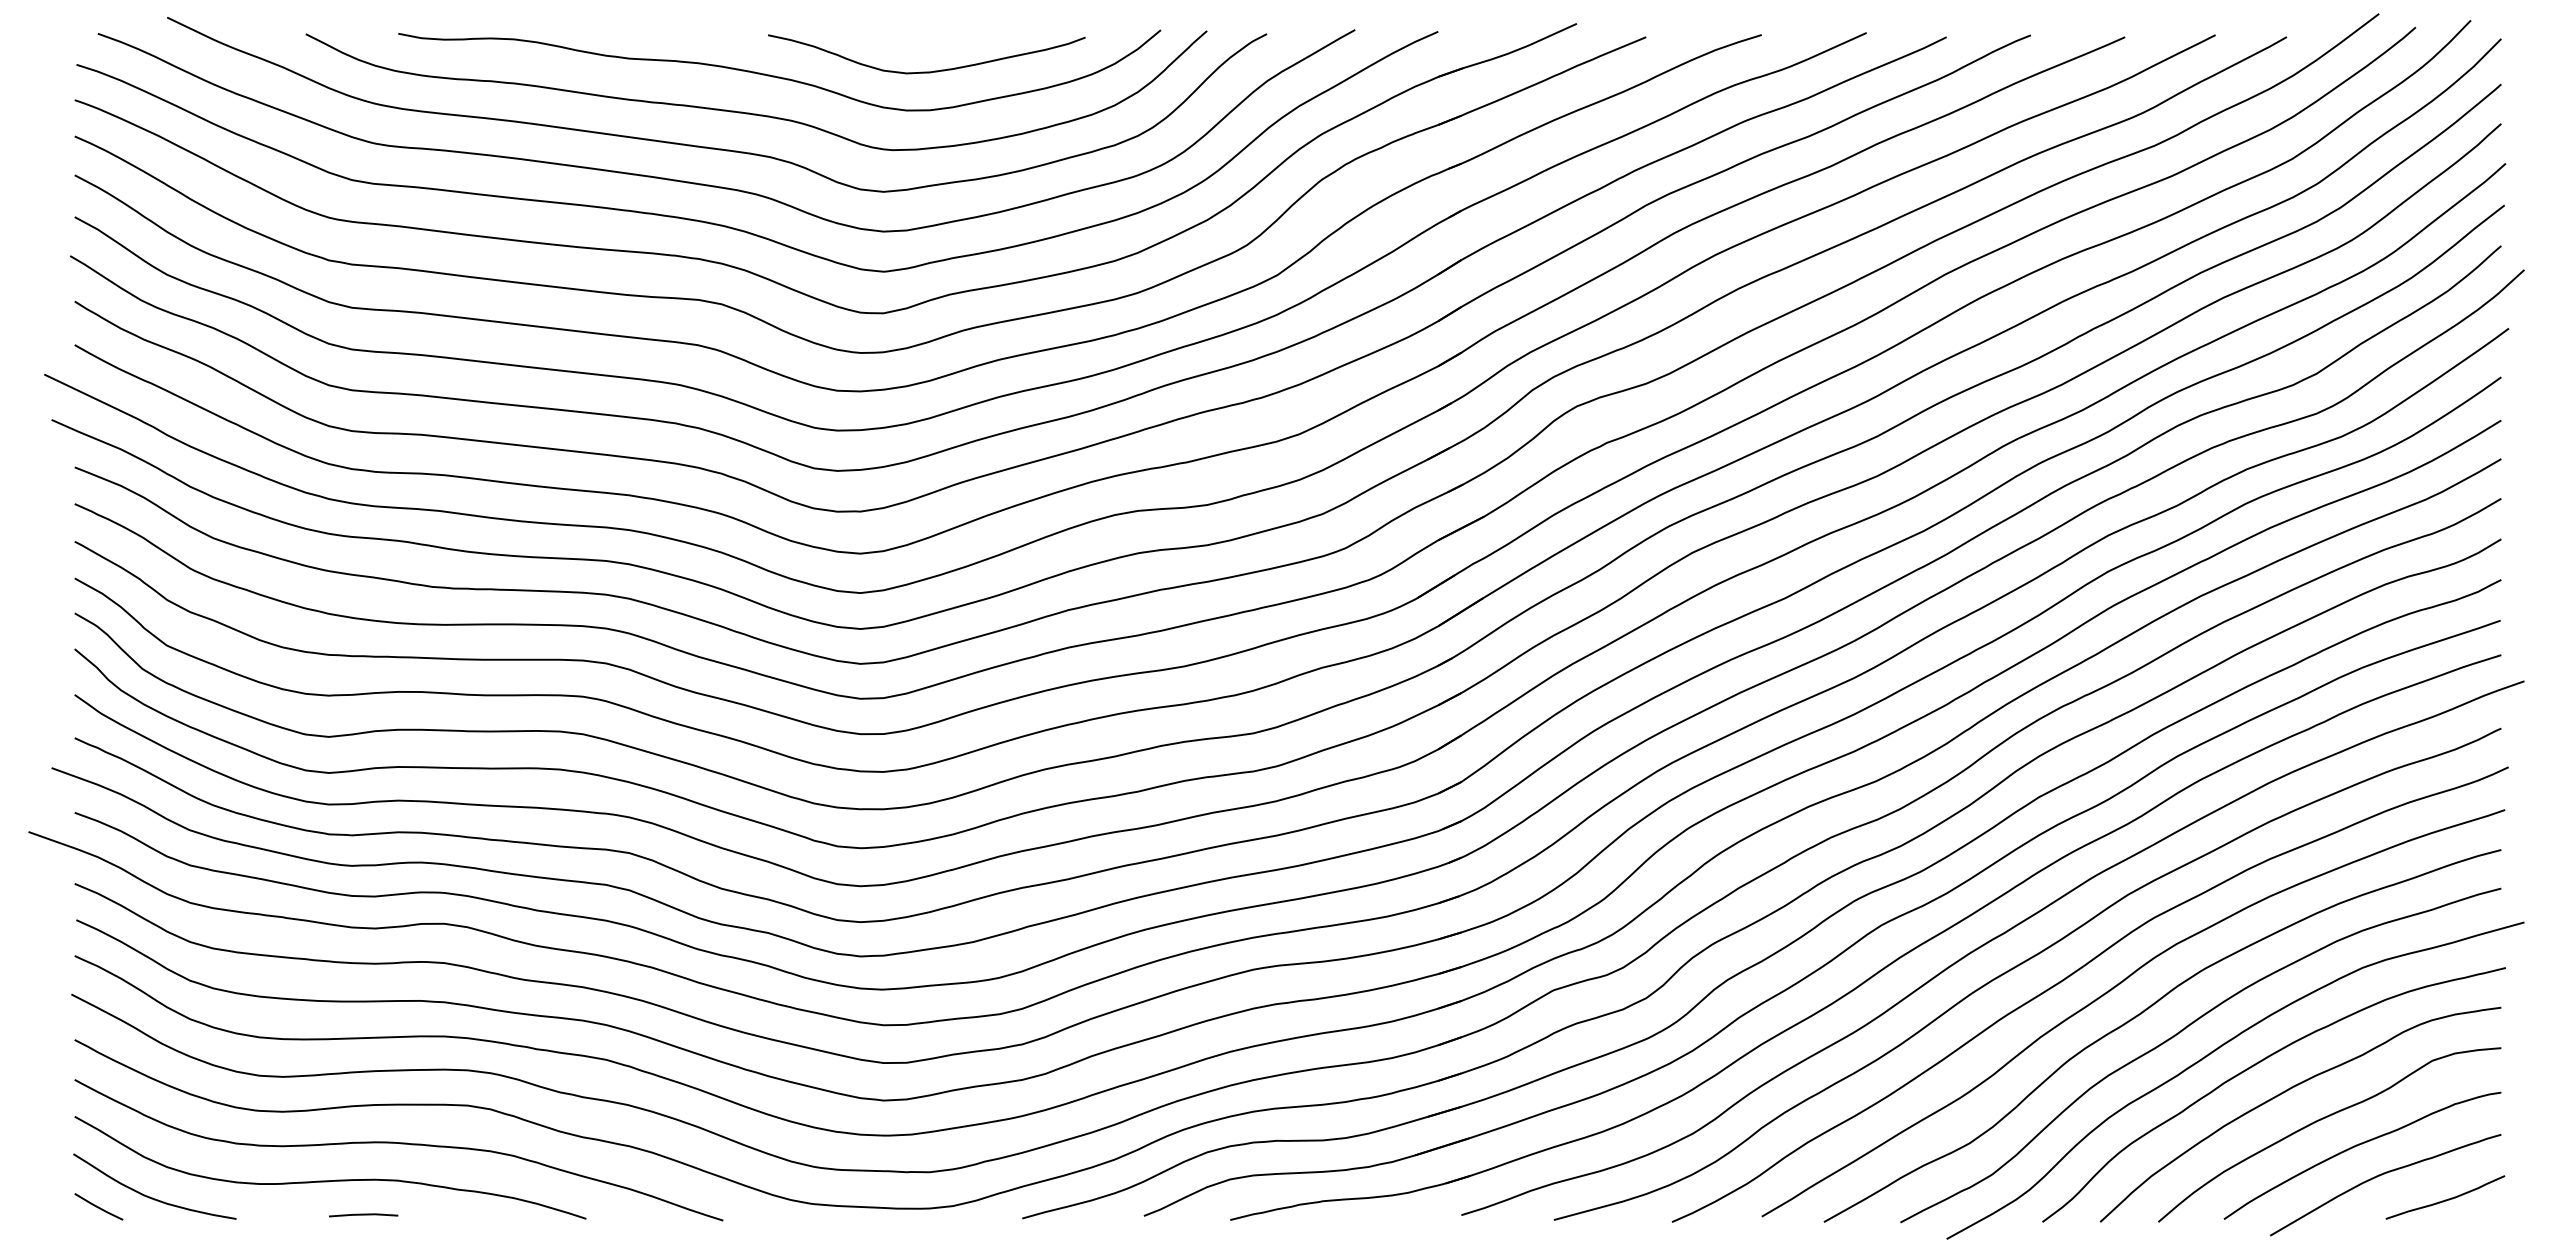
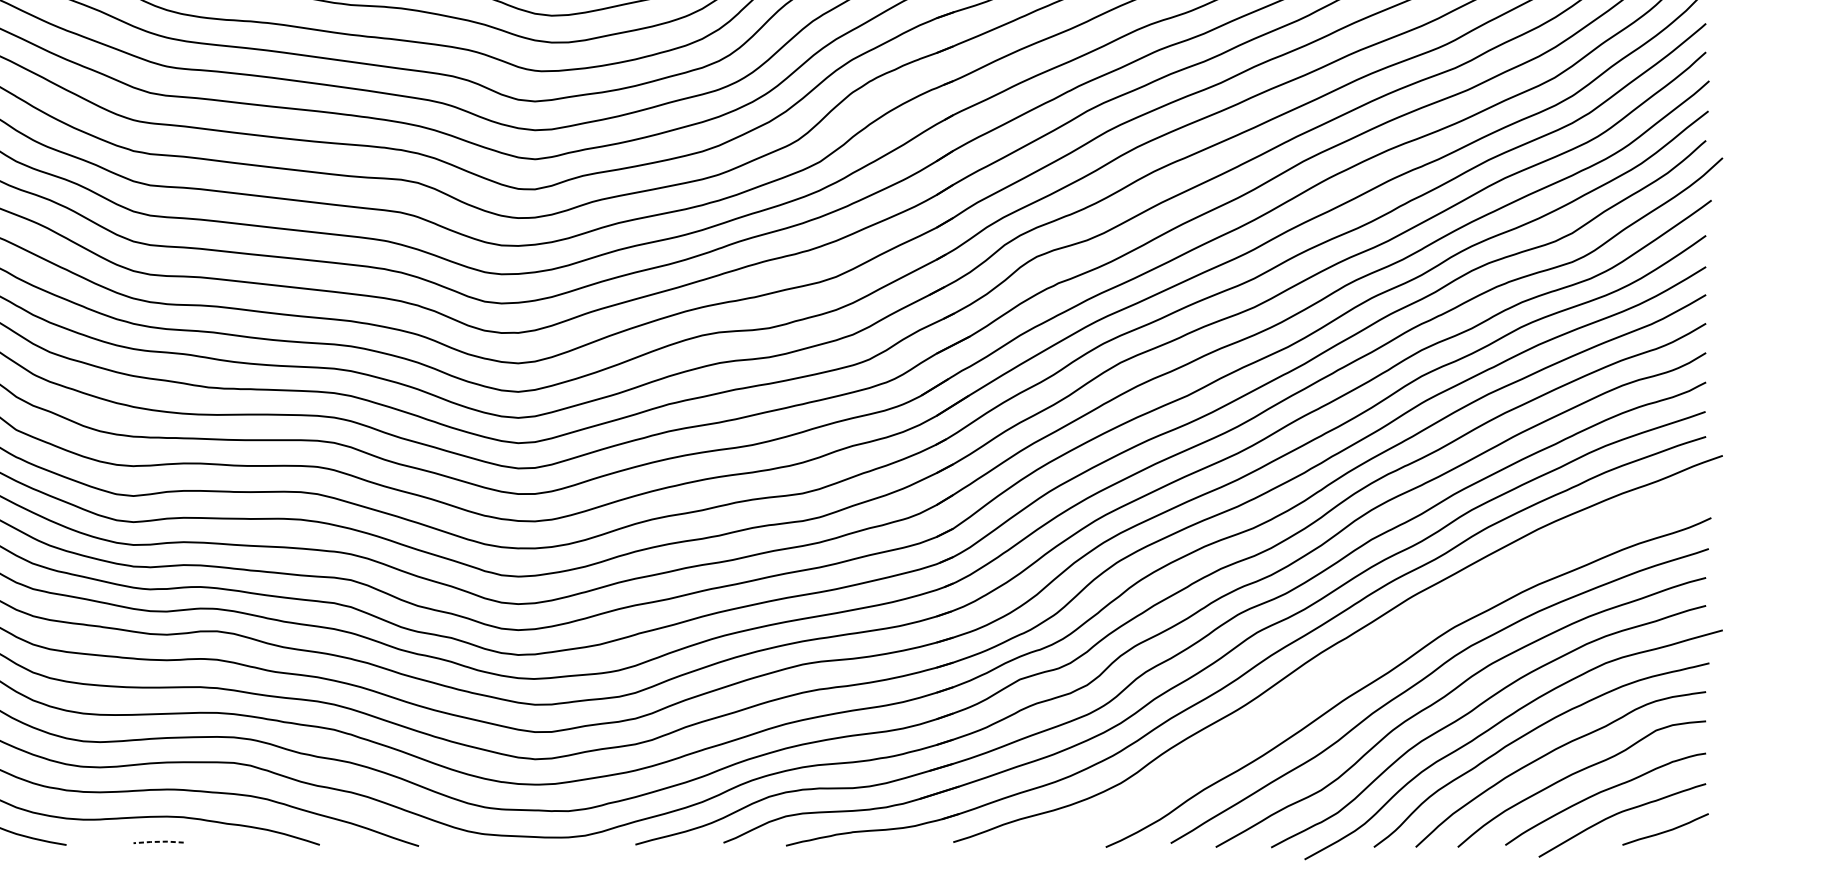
curve: (2022, 964) -> (1359, 660), removed
line: (363, 1214) -> (158, 841), solid -> dashed

